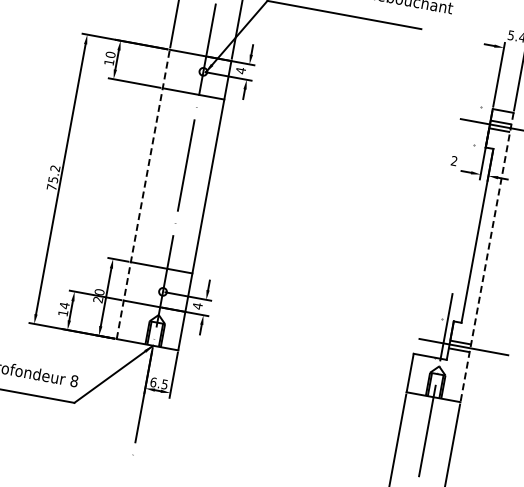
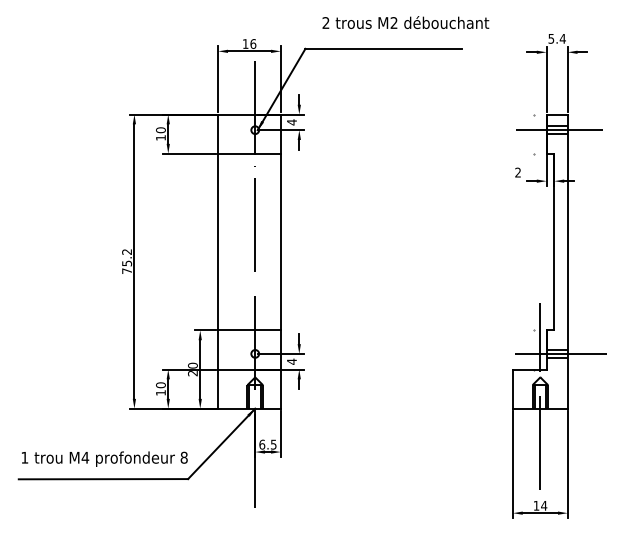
line: (143, 194) -> (218, 261), dashed -> solid
line: (486, 258) -> (567, 262), dashed -> solid
text: (64, 305) -> (160, 385), 14 -> 10

